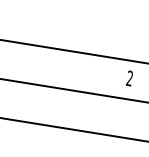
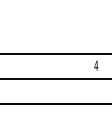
text: (130, 78) -> (96, 65), 2 -> 4

